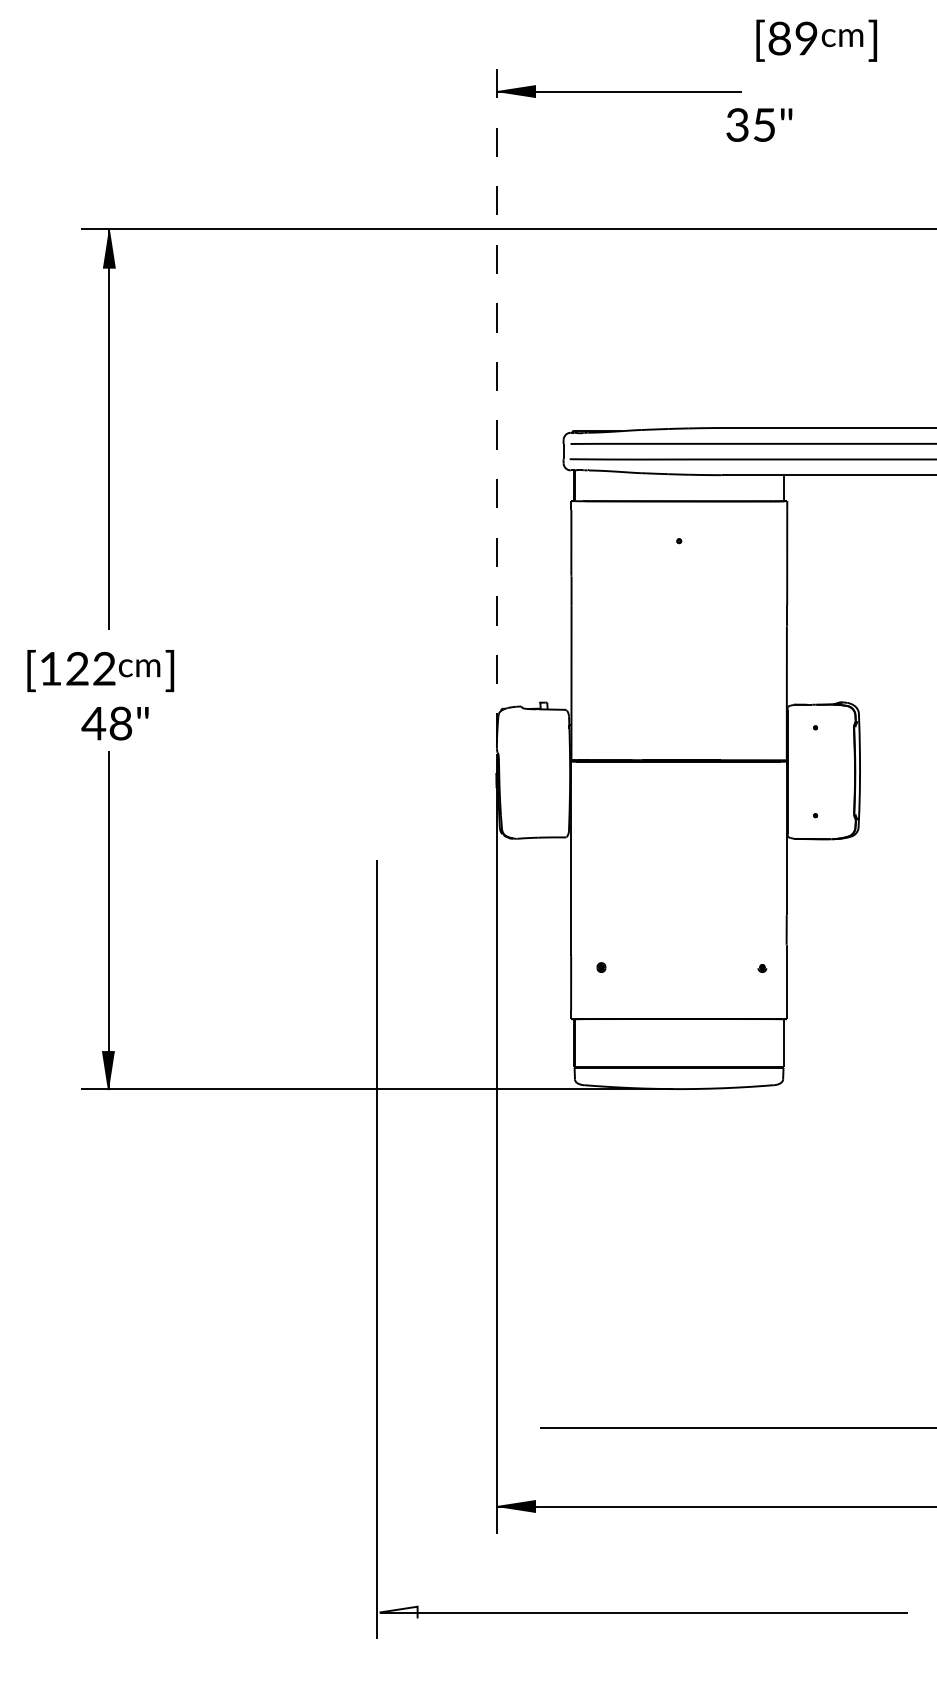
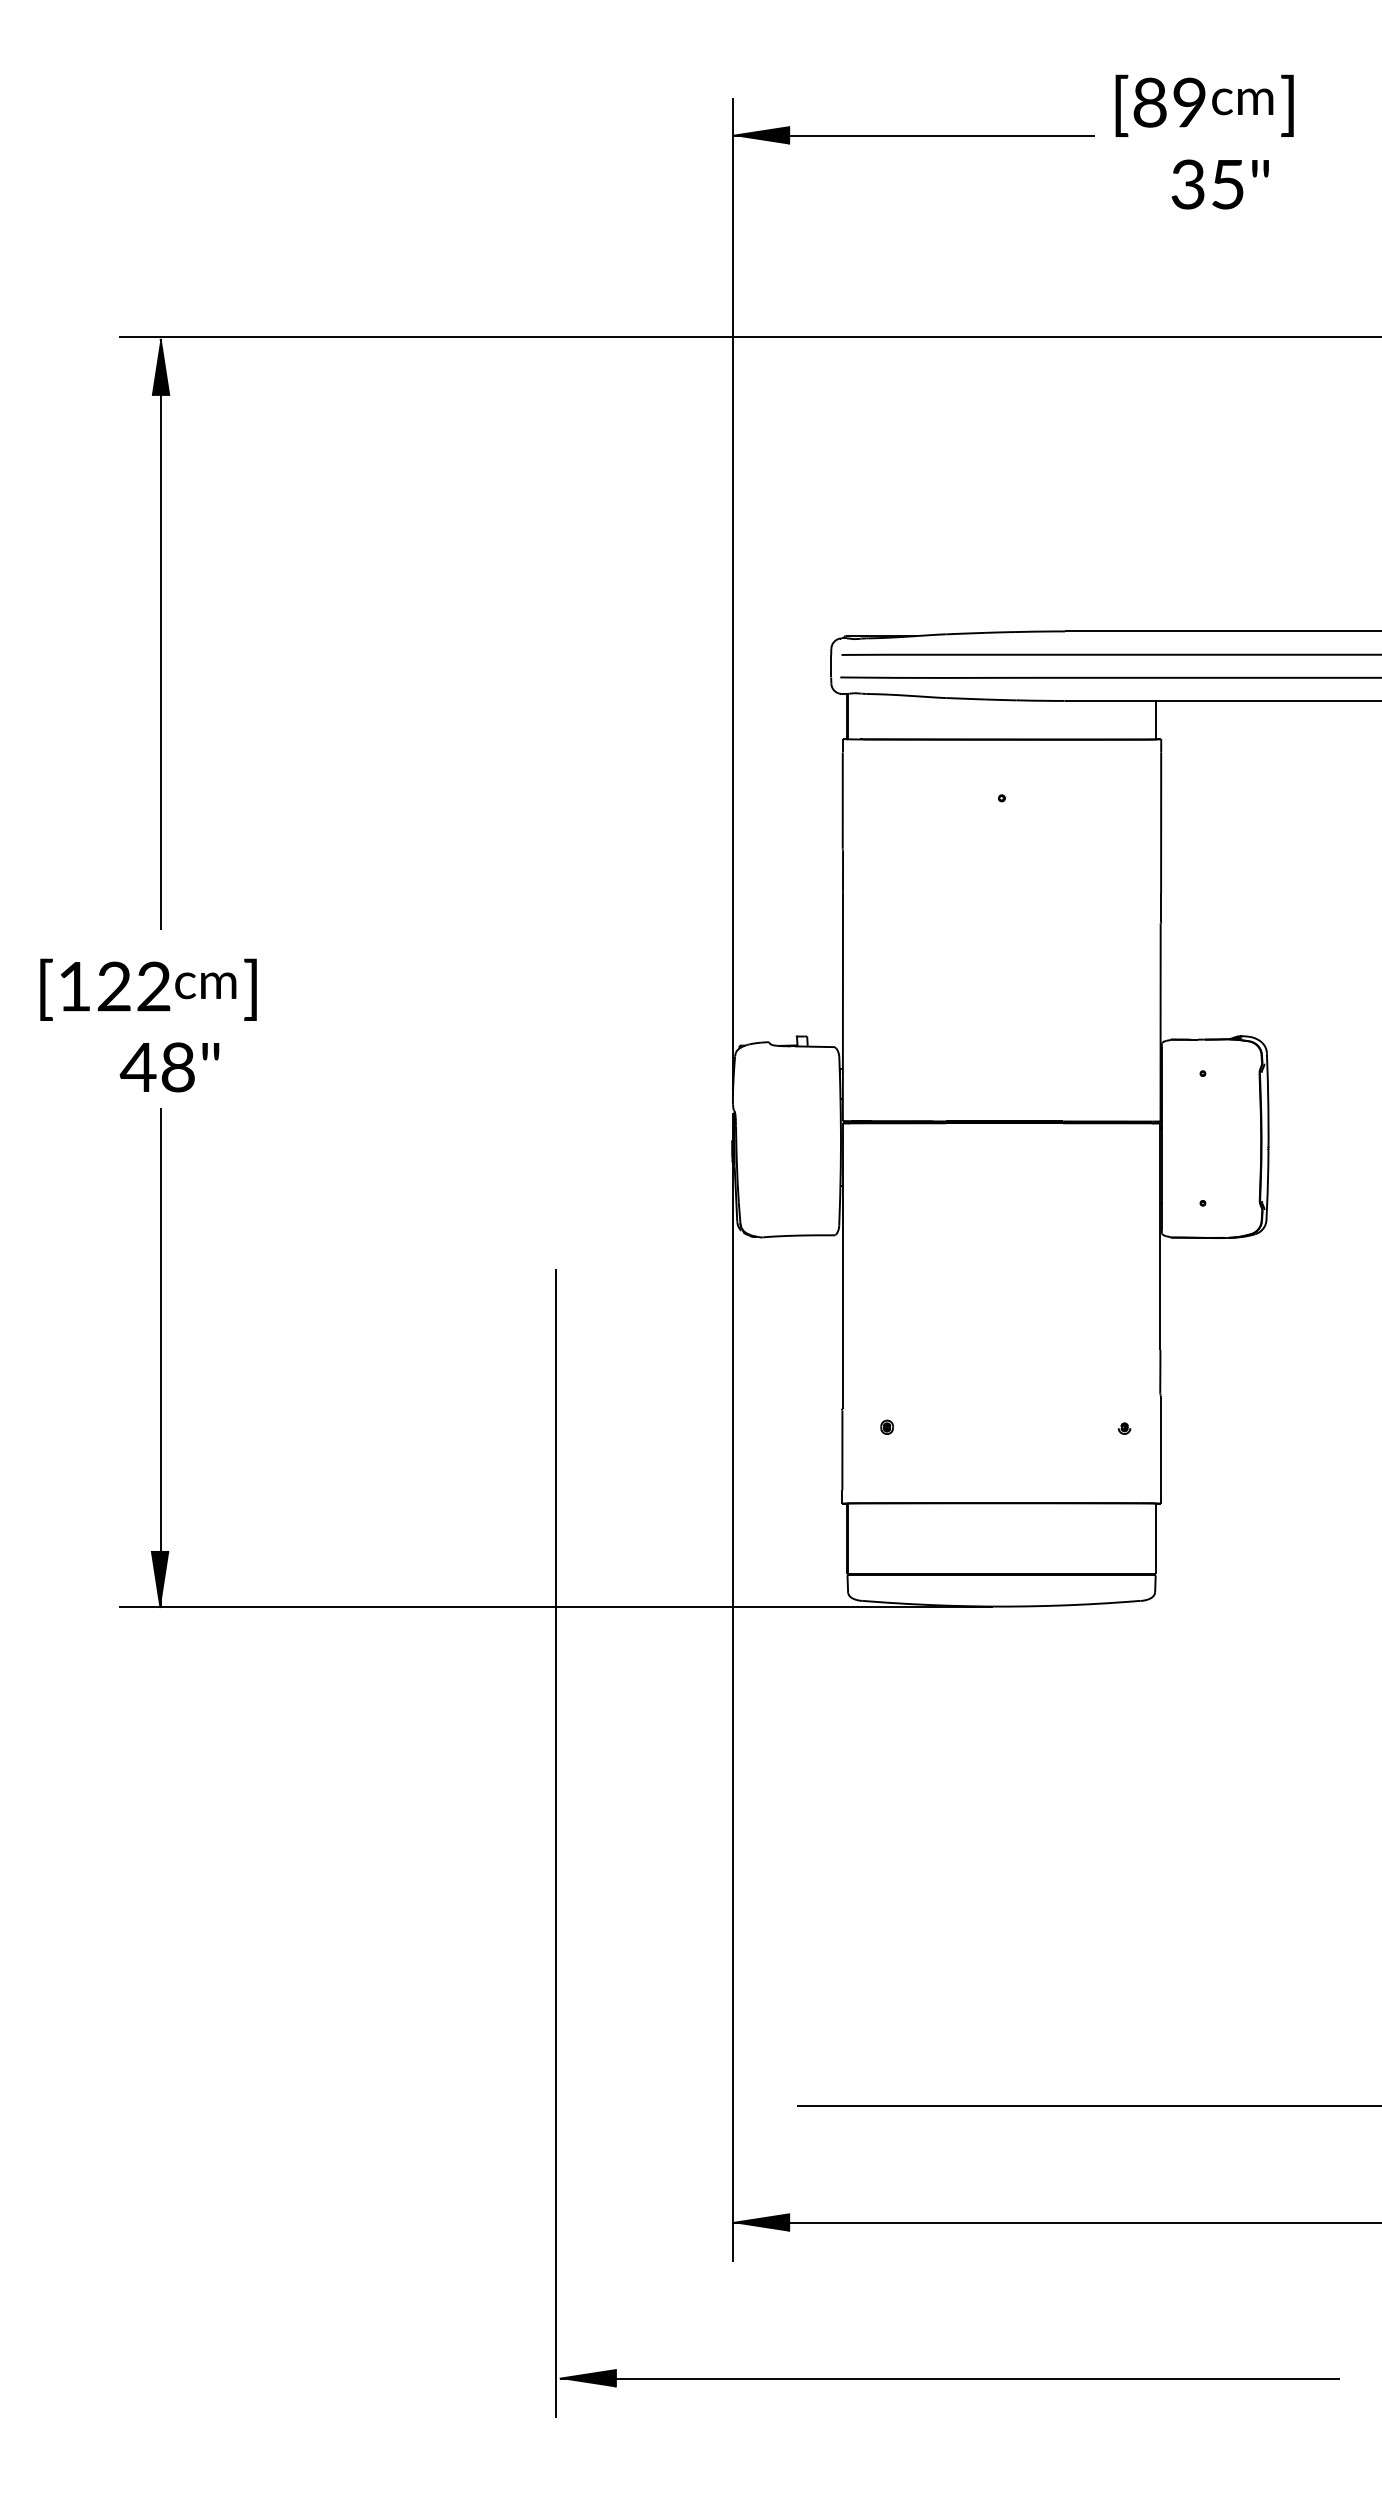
text: (816, 40) -> (1204, 105), moved
text: (759, 124) -> (1220, 183), moved
line: (496, 404) -> (732, 596), dashed -> solid
fill: (398, 1612) -> (587, 2378), added

